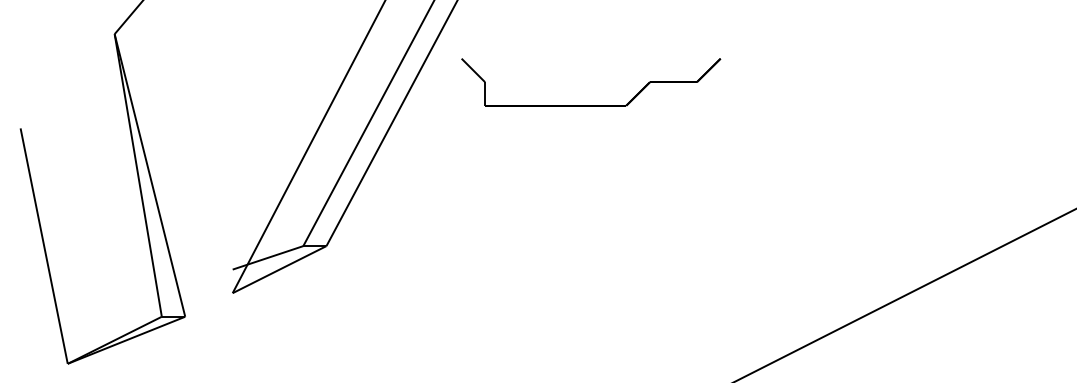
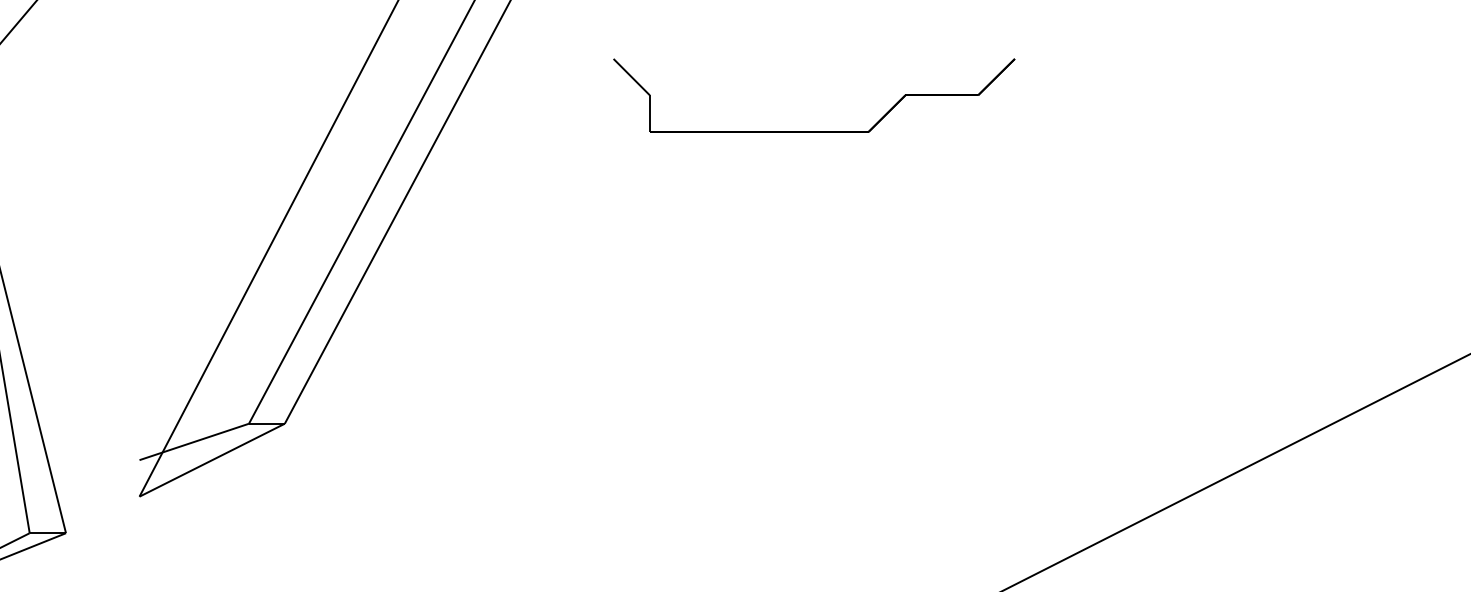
part: (591, 105) -> (814, 131), moved

